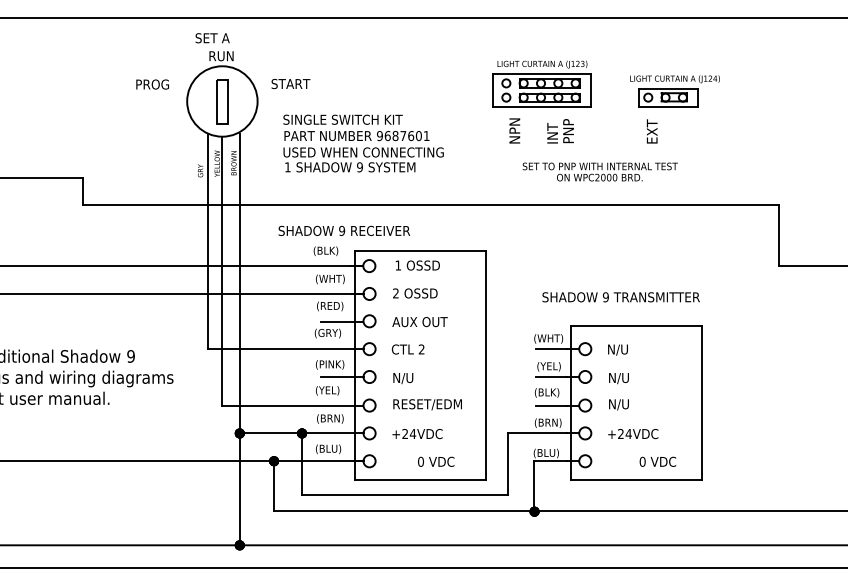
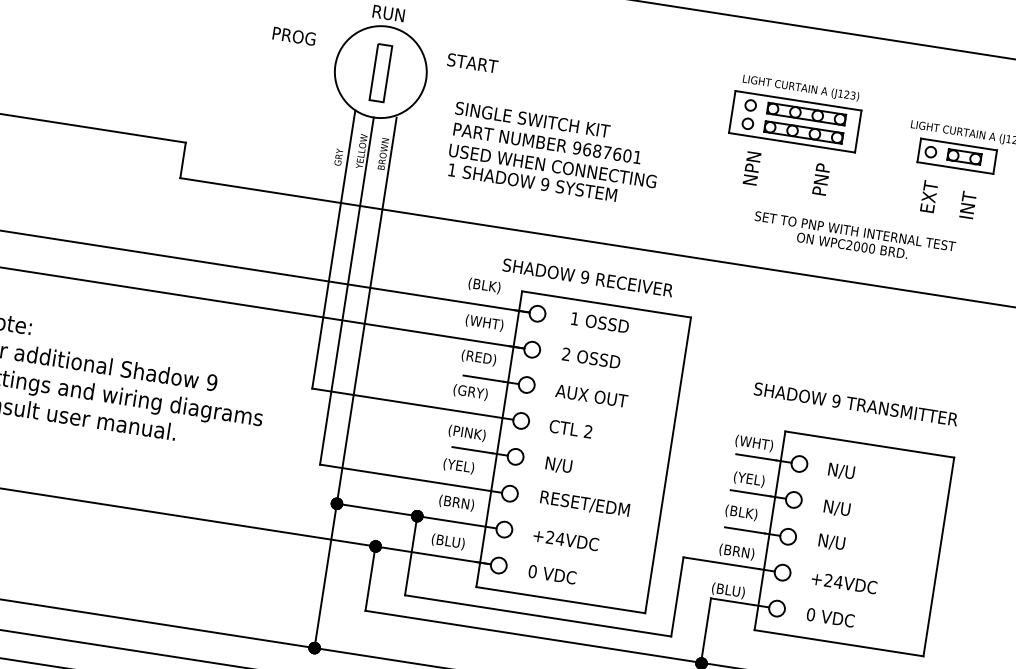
text: (552, 133) -> (967, 205), moved
text: (344, 230) -> (588, 277), moved
text: (436, 461) -> (552, 574), moved
text: (657, 461) -> (830, 617), moved

